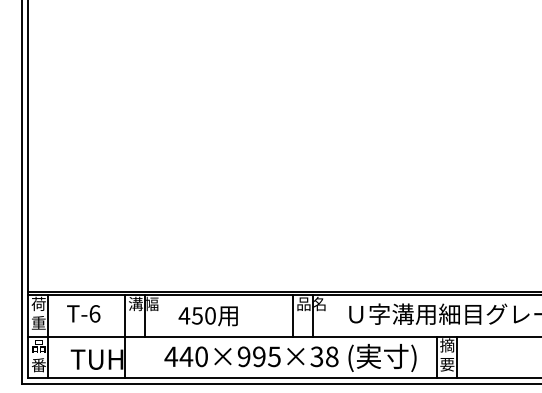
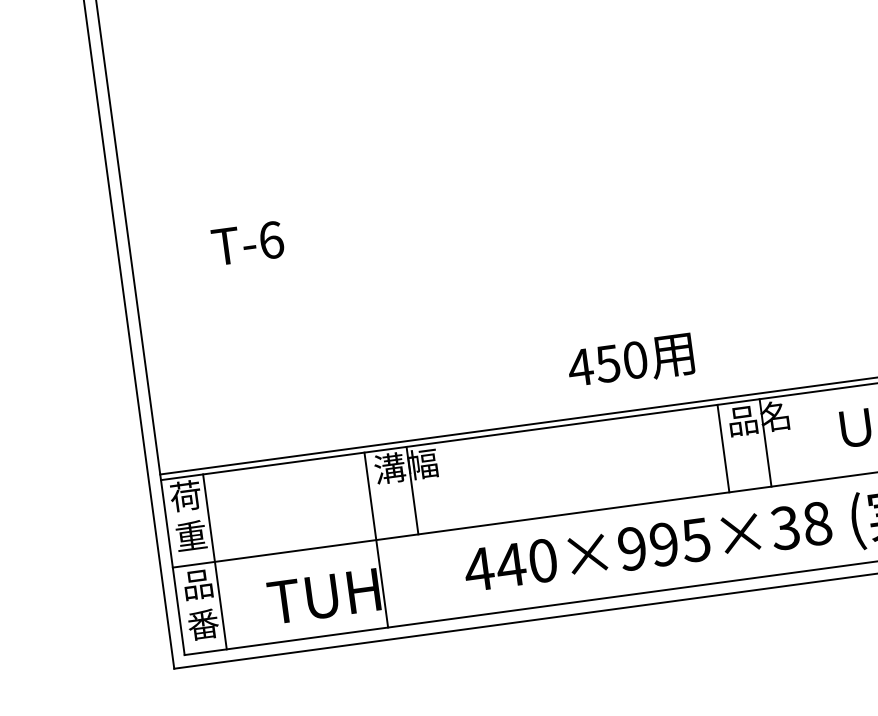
text: (83, 313) -> (247, 242), moved
text: (207, 316) -> (629, 362), moved

